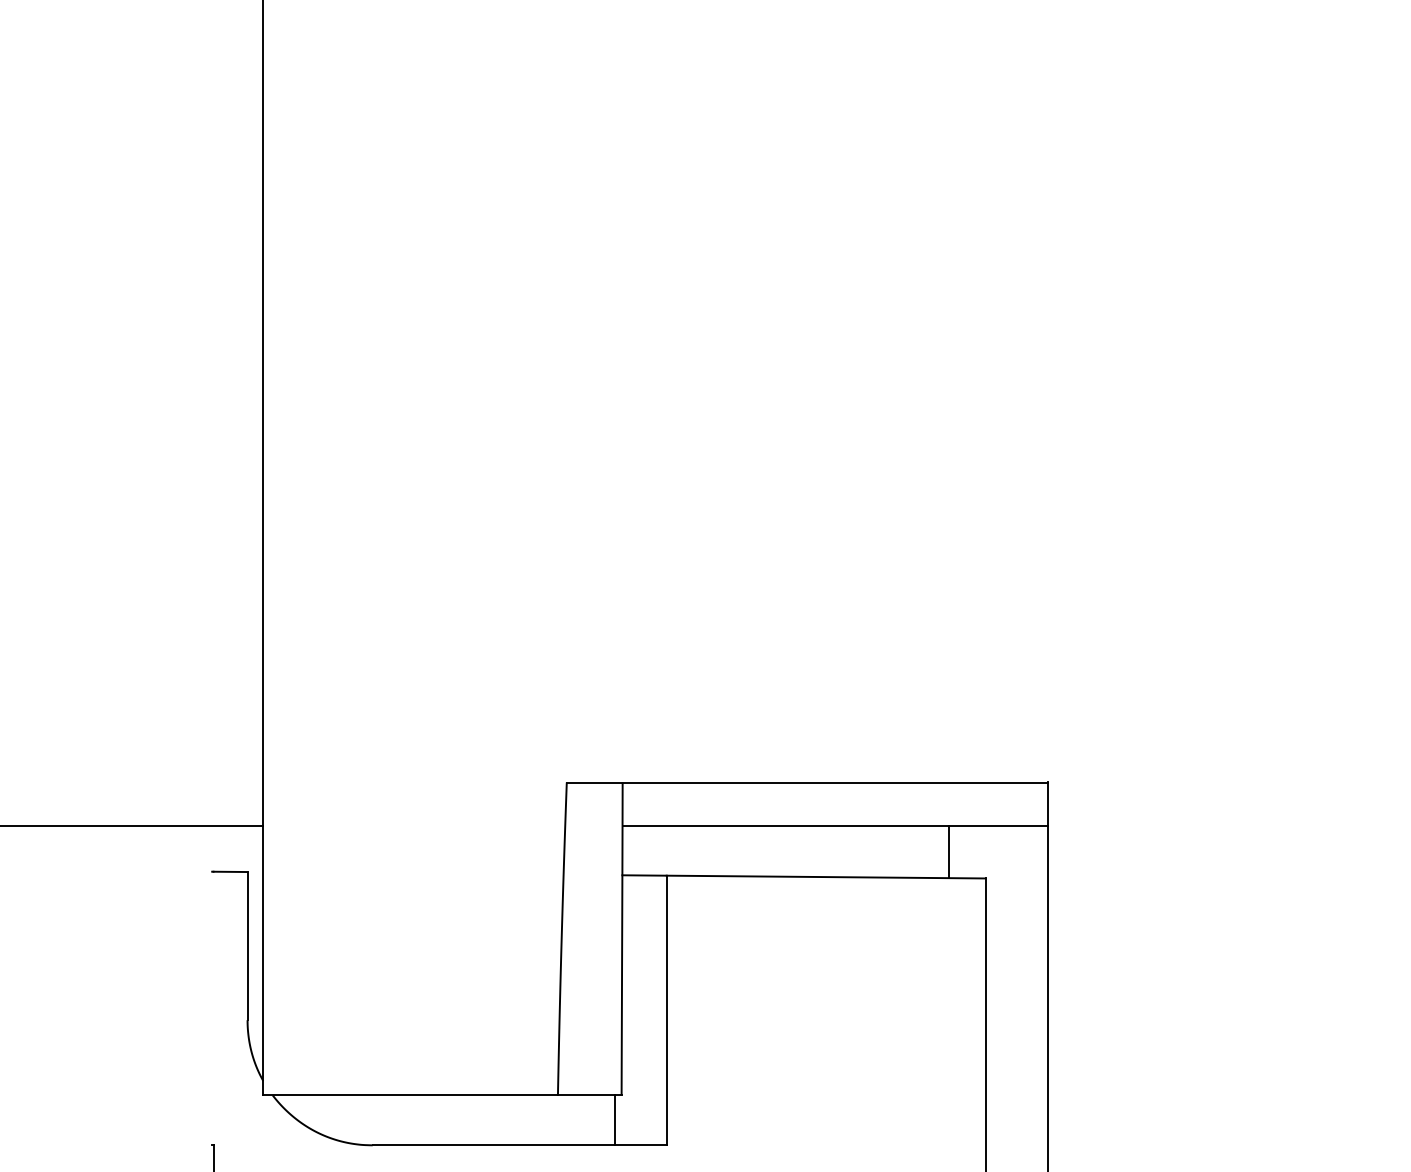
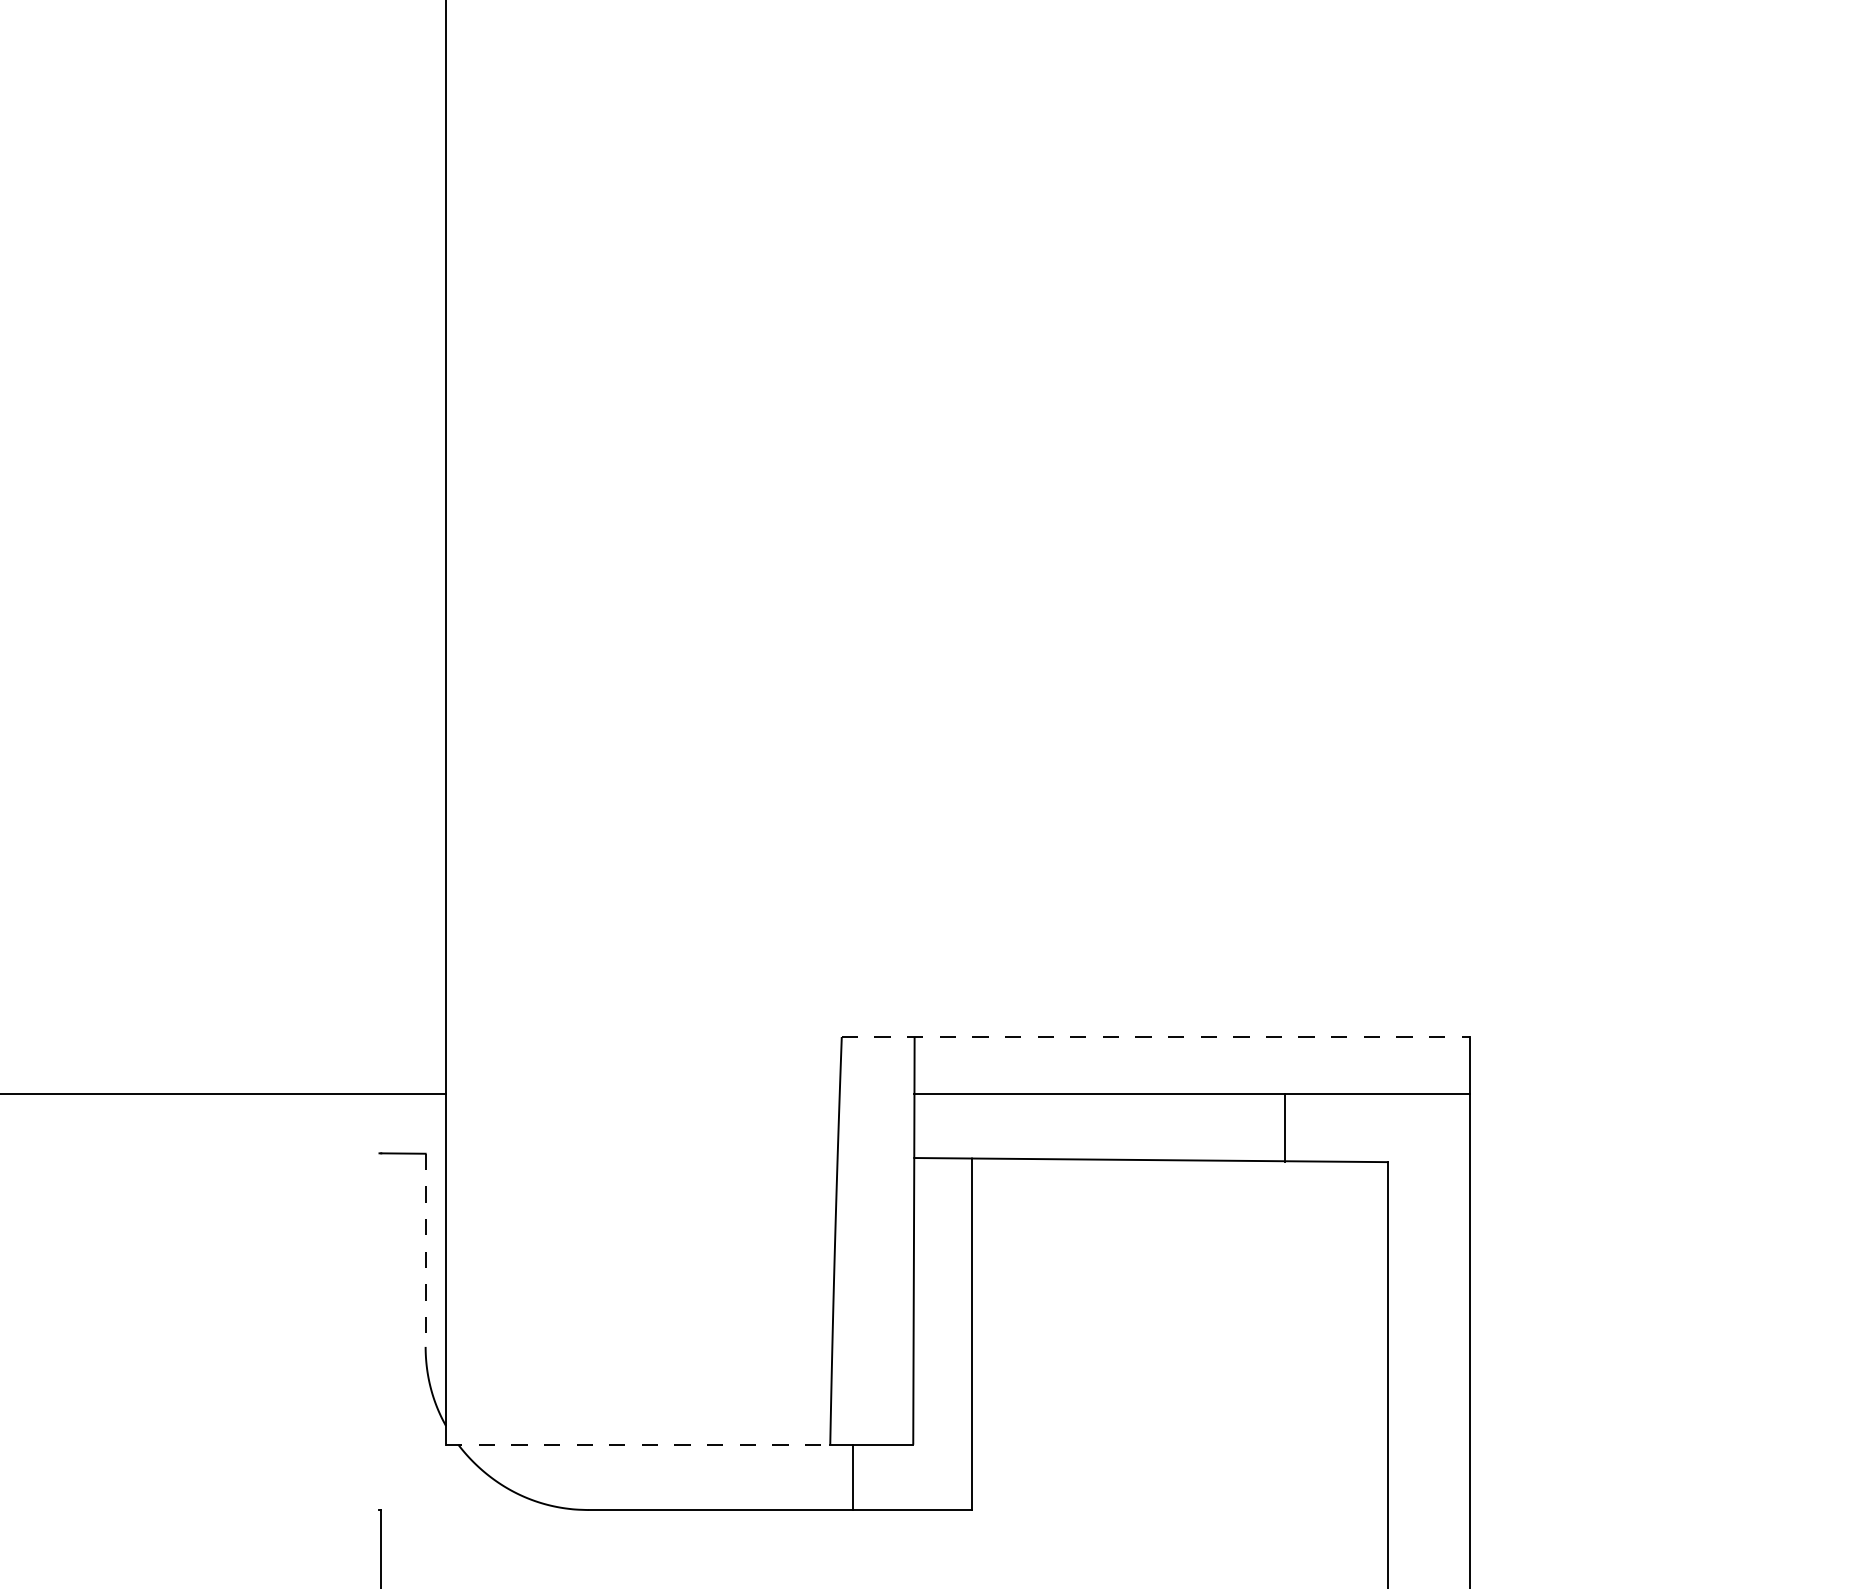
line: (807, 782) -> (1155, 1037), solid -> dashed
line: (949, 851) -> (1285, 1127), moved
line: (247, 946) -> (425, 1250), solid -> dashed
line: (410, 1095) -> (638, 1444), solid -> dashed
line: (614, 1120) -> (853, 1477), moved

